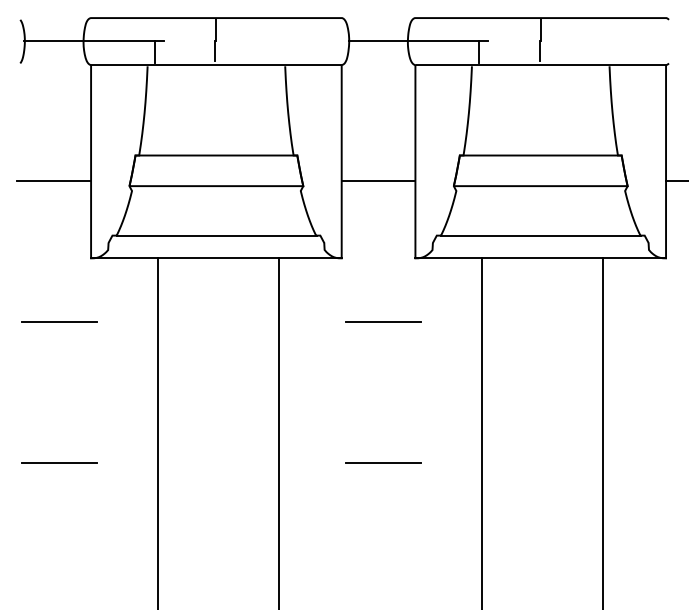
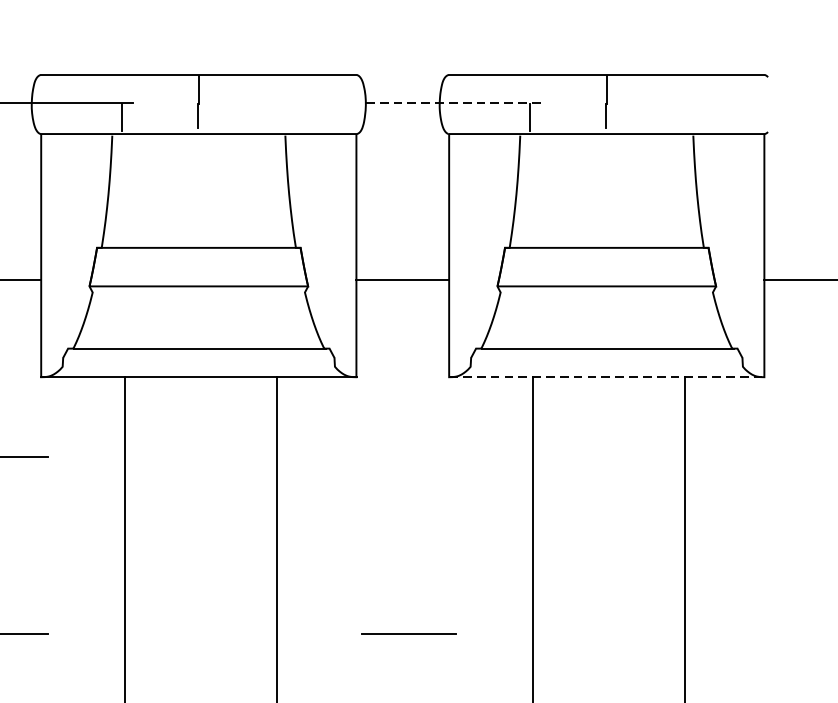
line: (418, 40) -> (453, 103), solid -> dashed
line: (541, 258) -> (607, 377), solid -> dashed
line: (383, 322) -> (409, 457), removed

